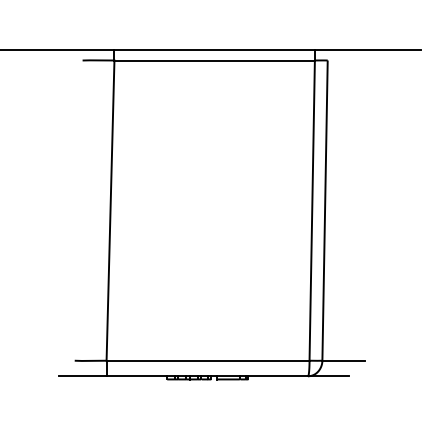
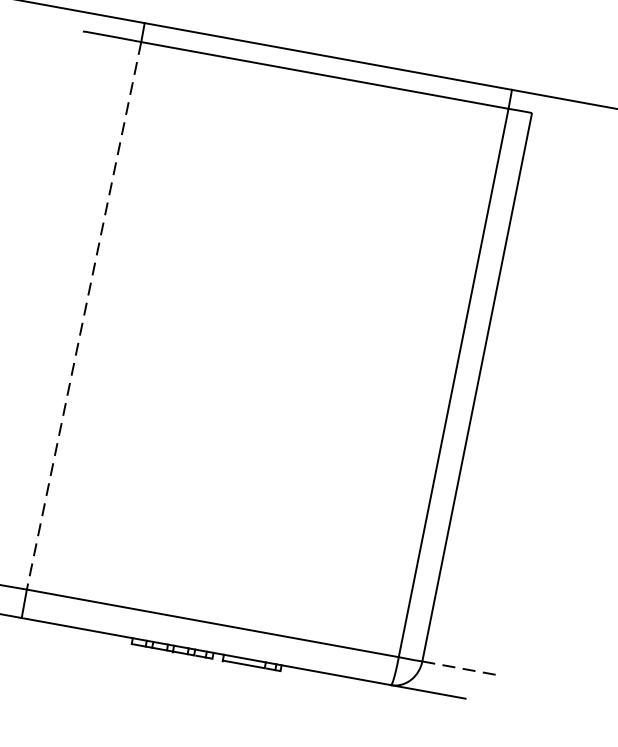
line: (110, 211) -> (83, 317), solid -> dashed
line: (343, 360) -> (461, 668), solid -> dashed

